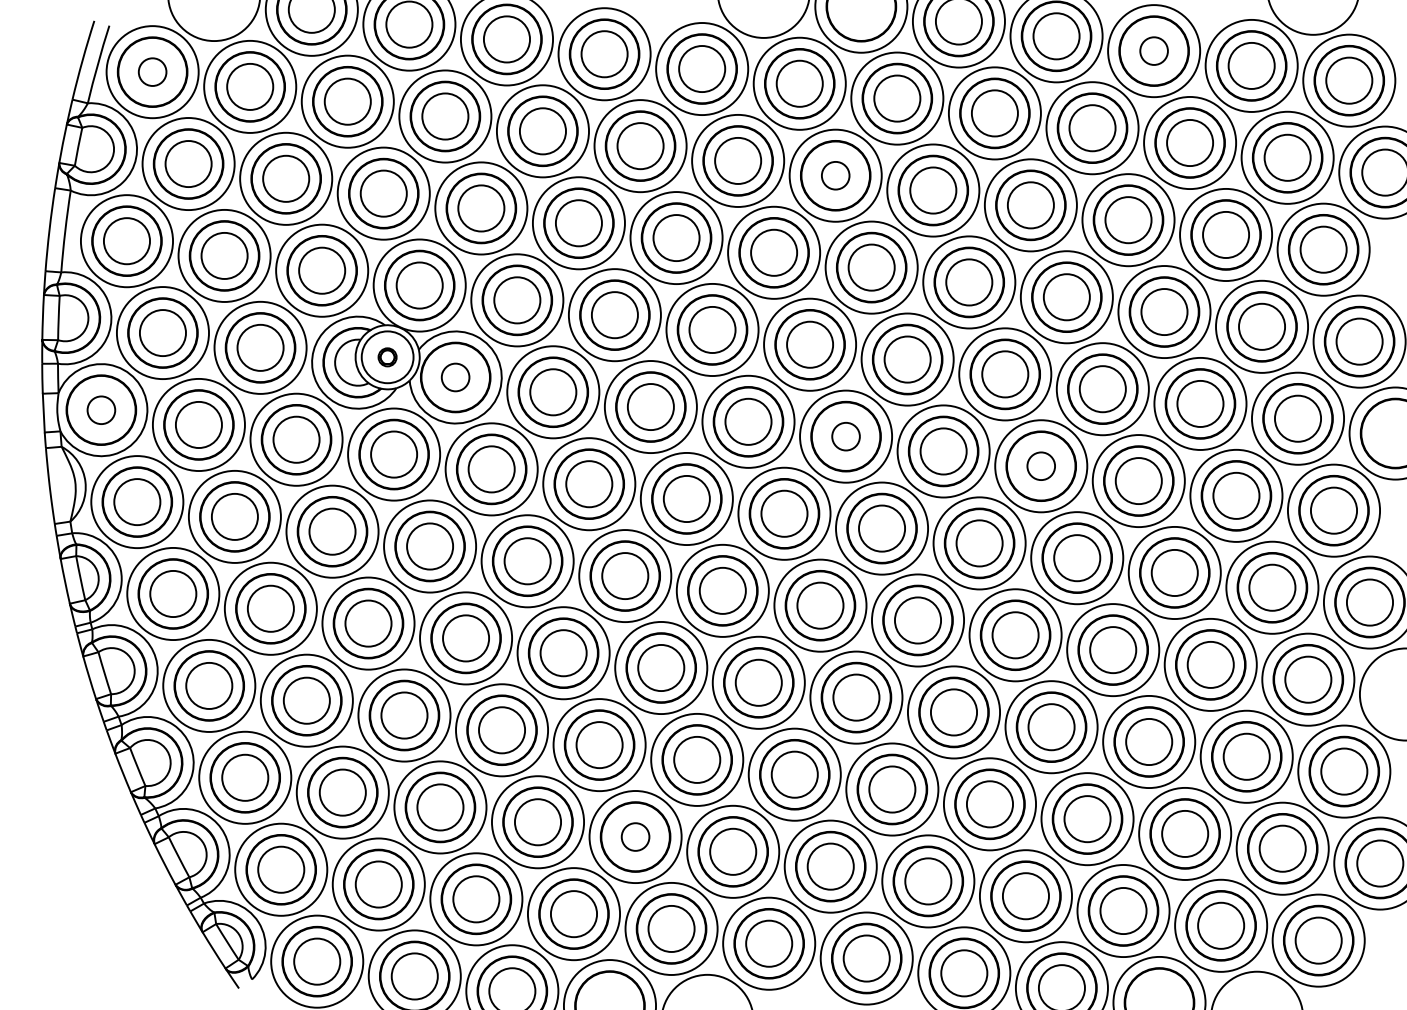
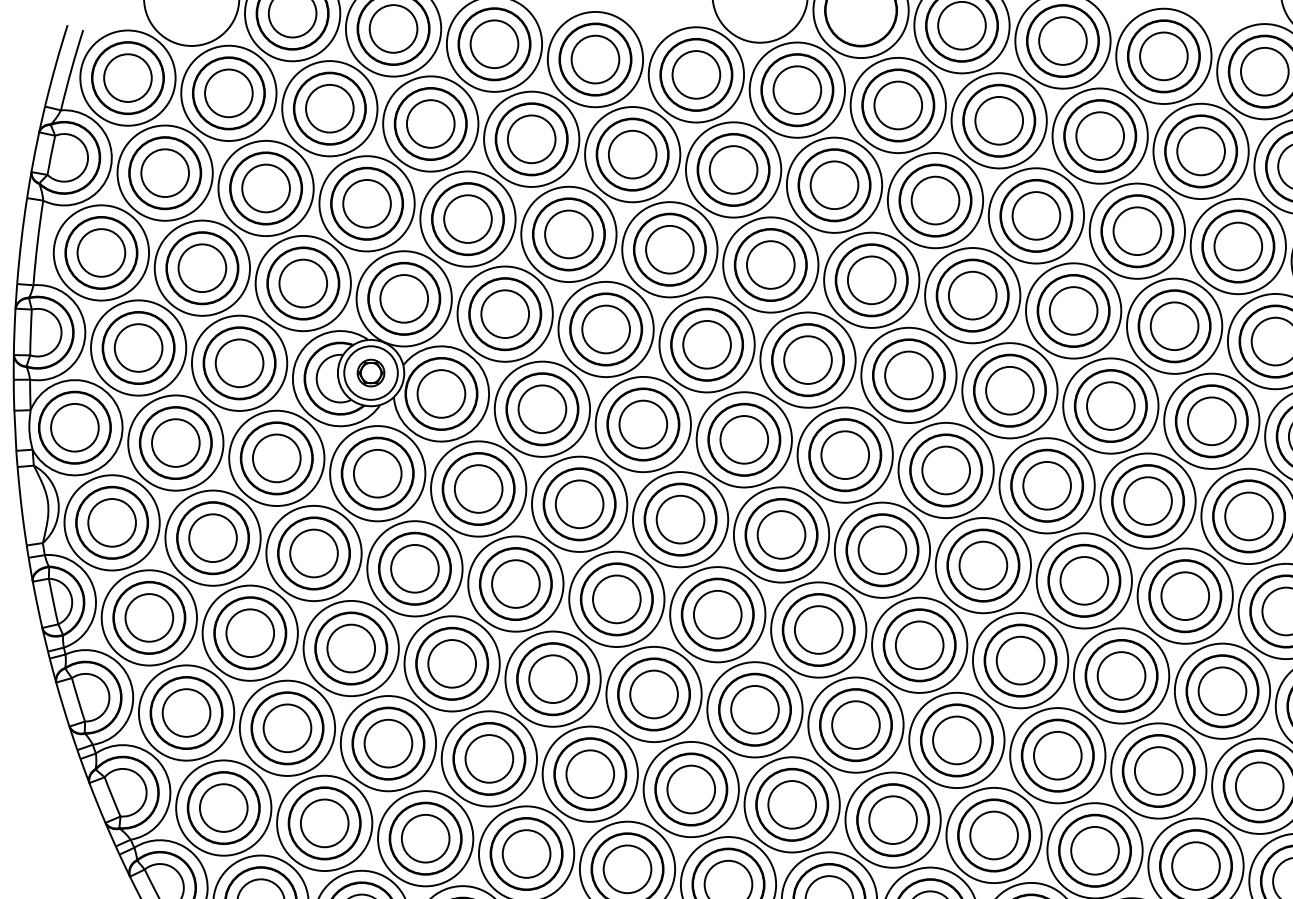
circle: (1154, 51) -> (1164, 56), size x1.67
circle: (152, 72) -> (127, 78), size x1.67
circle: (835, 175) -> (834, 185), size x1.67
part: (387, 357) -> (370, 373), size x1.43
circle: (455, 377) -> (441, 393), size x1.67
circle: (101, 410) -> (75, 428), size x1.67
circle: (846, 436) -> (845, 455), size x1.67
circle: (1041, 466) -> (1047, 486), size x1.67
circle: (635, 837) -> (627, 869), size x1.67

